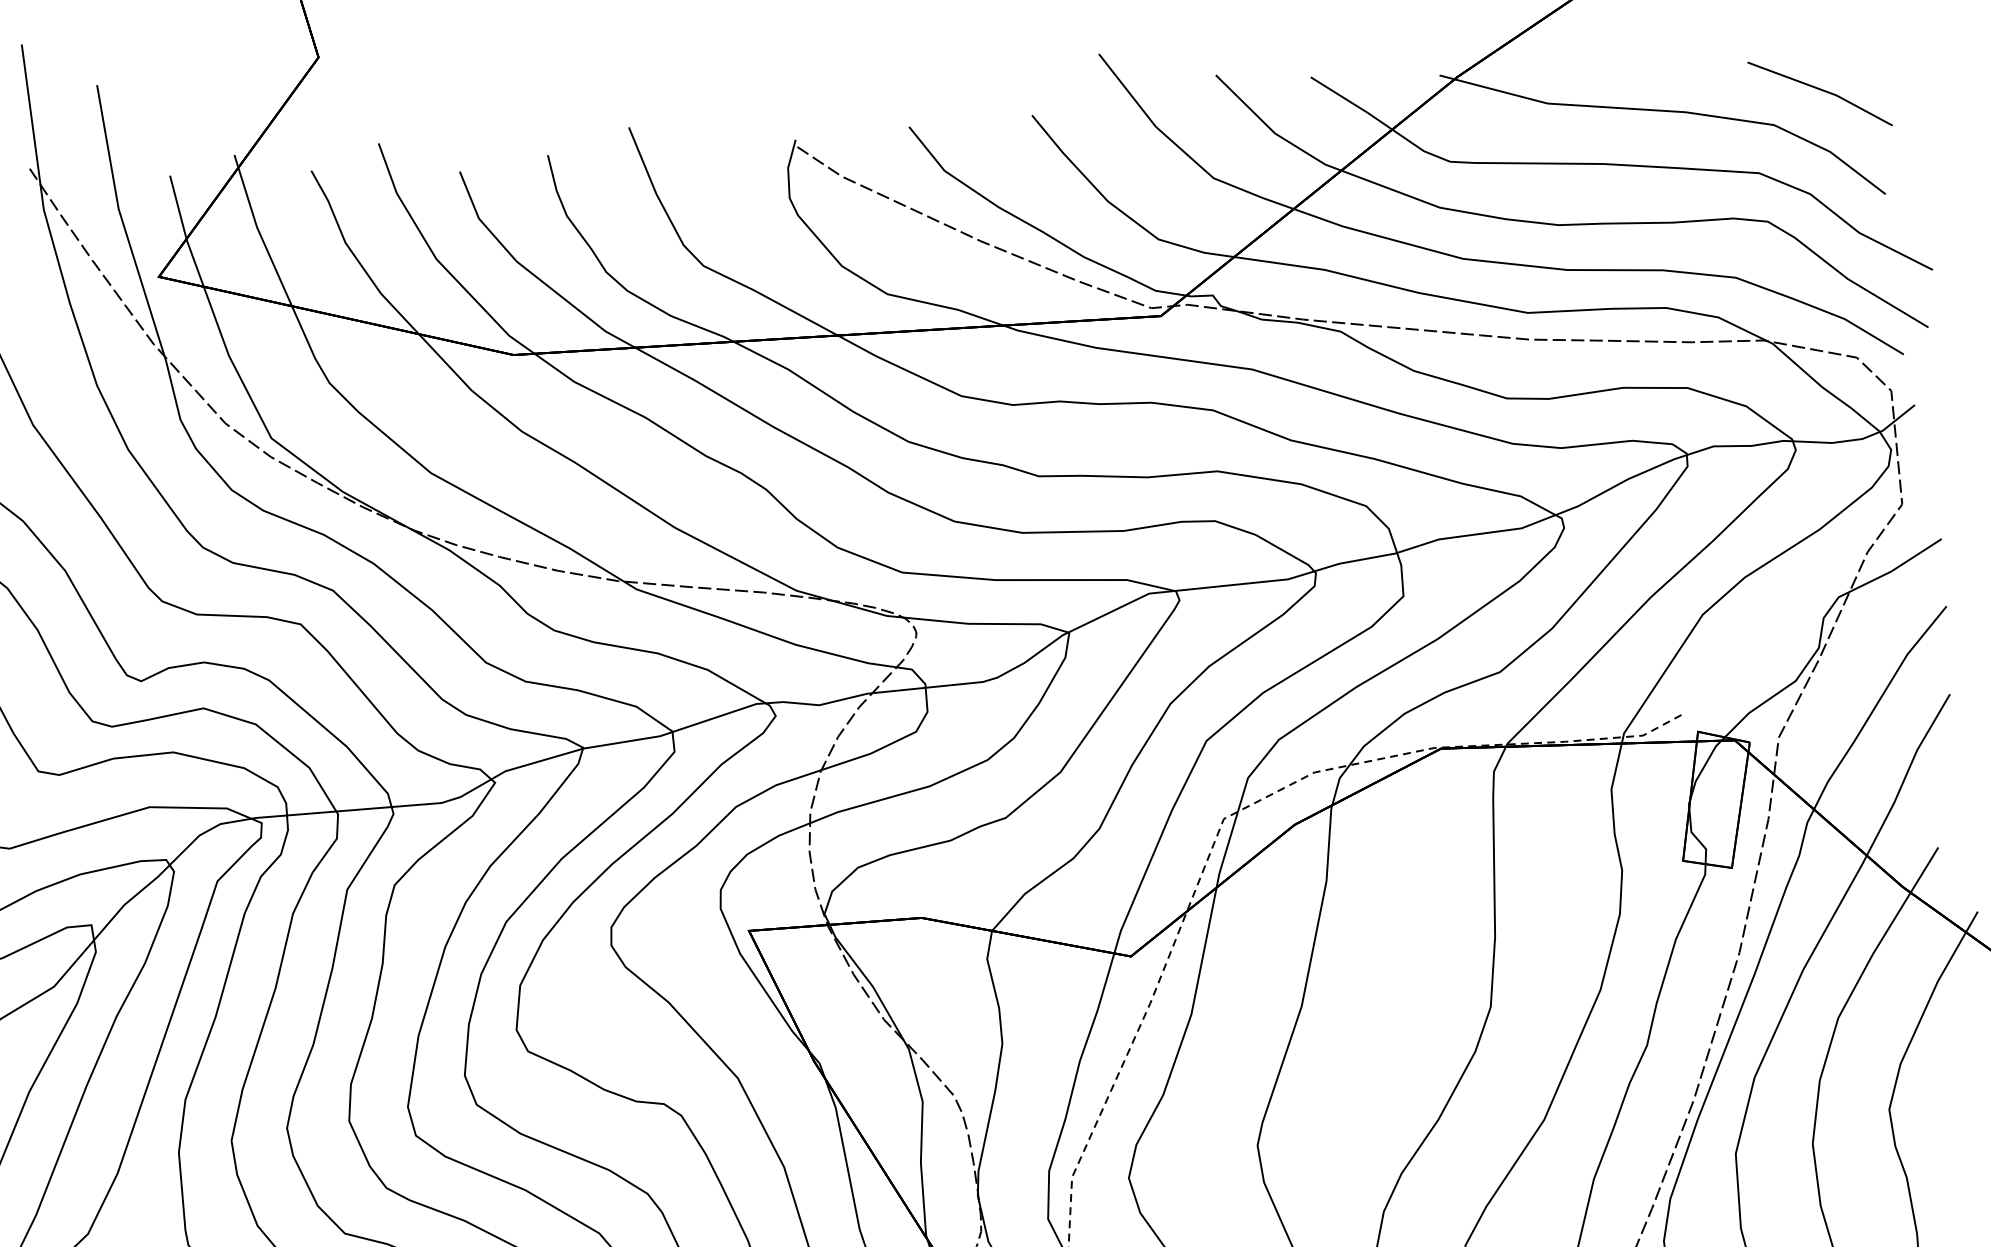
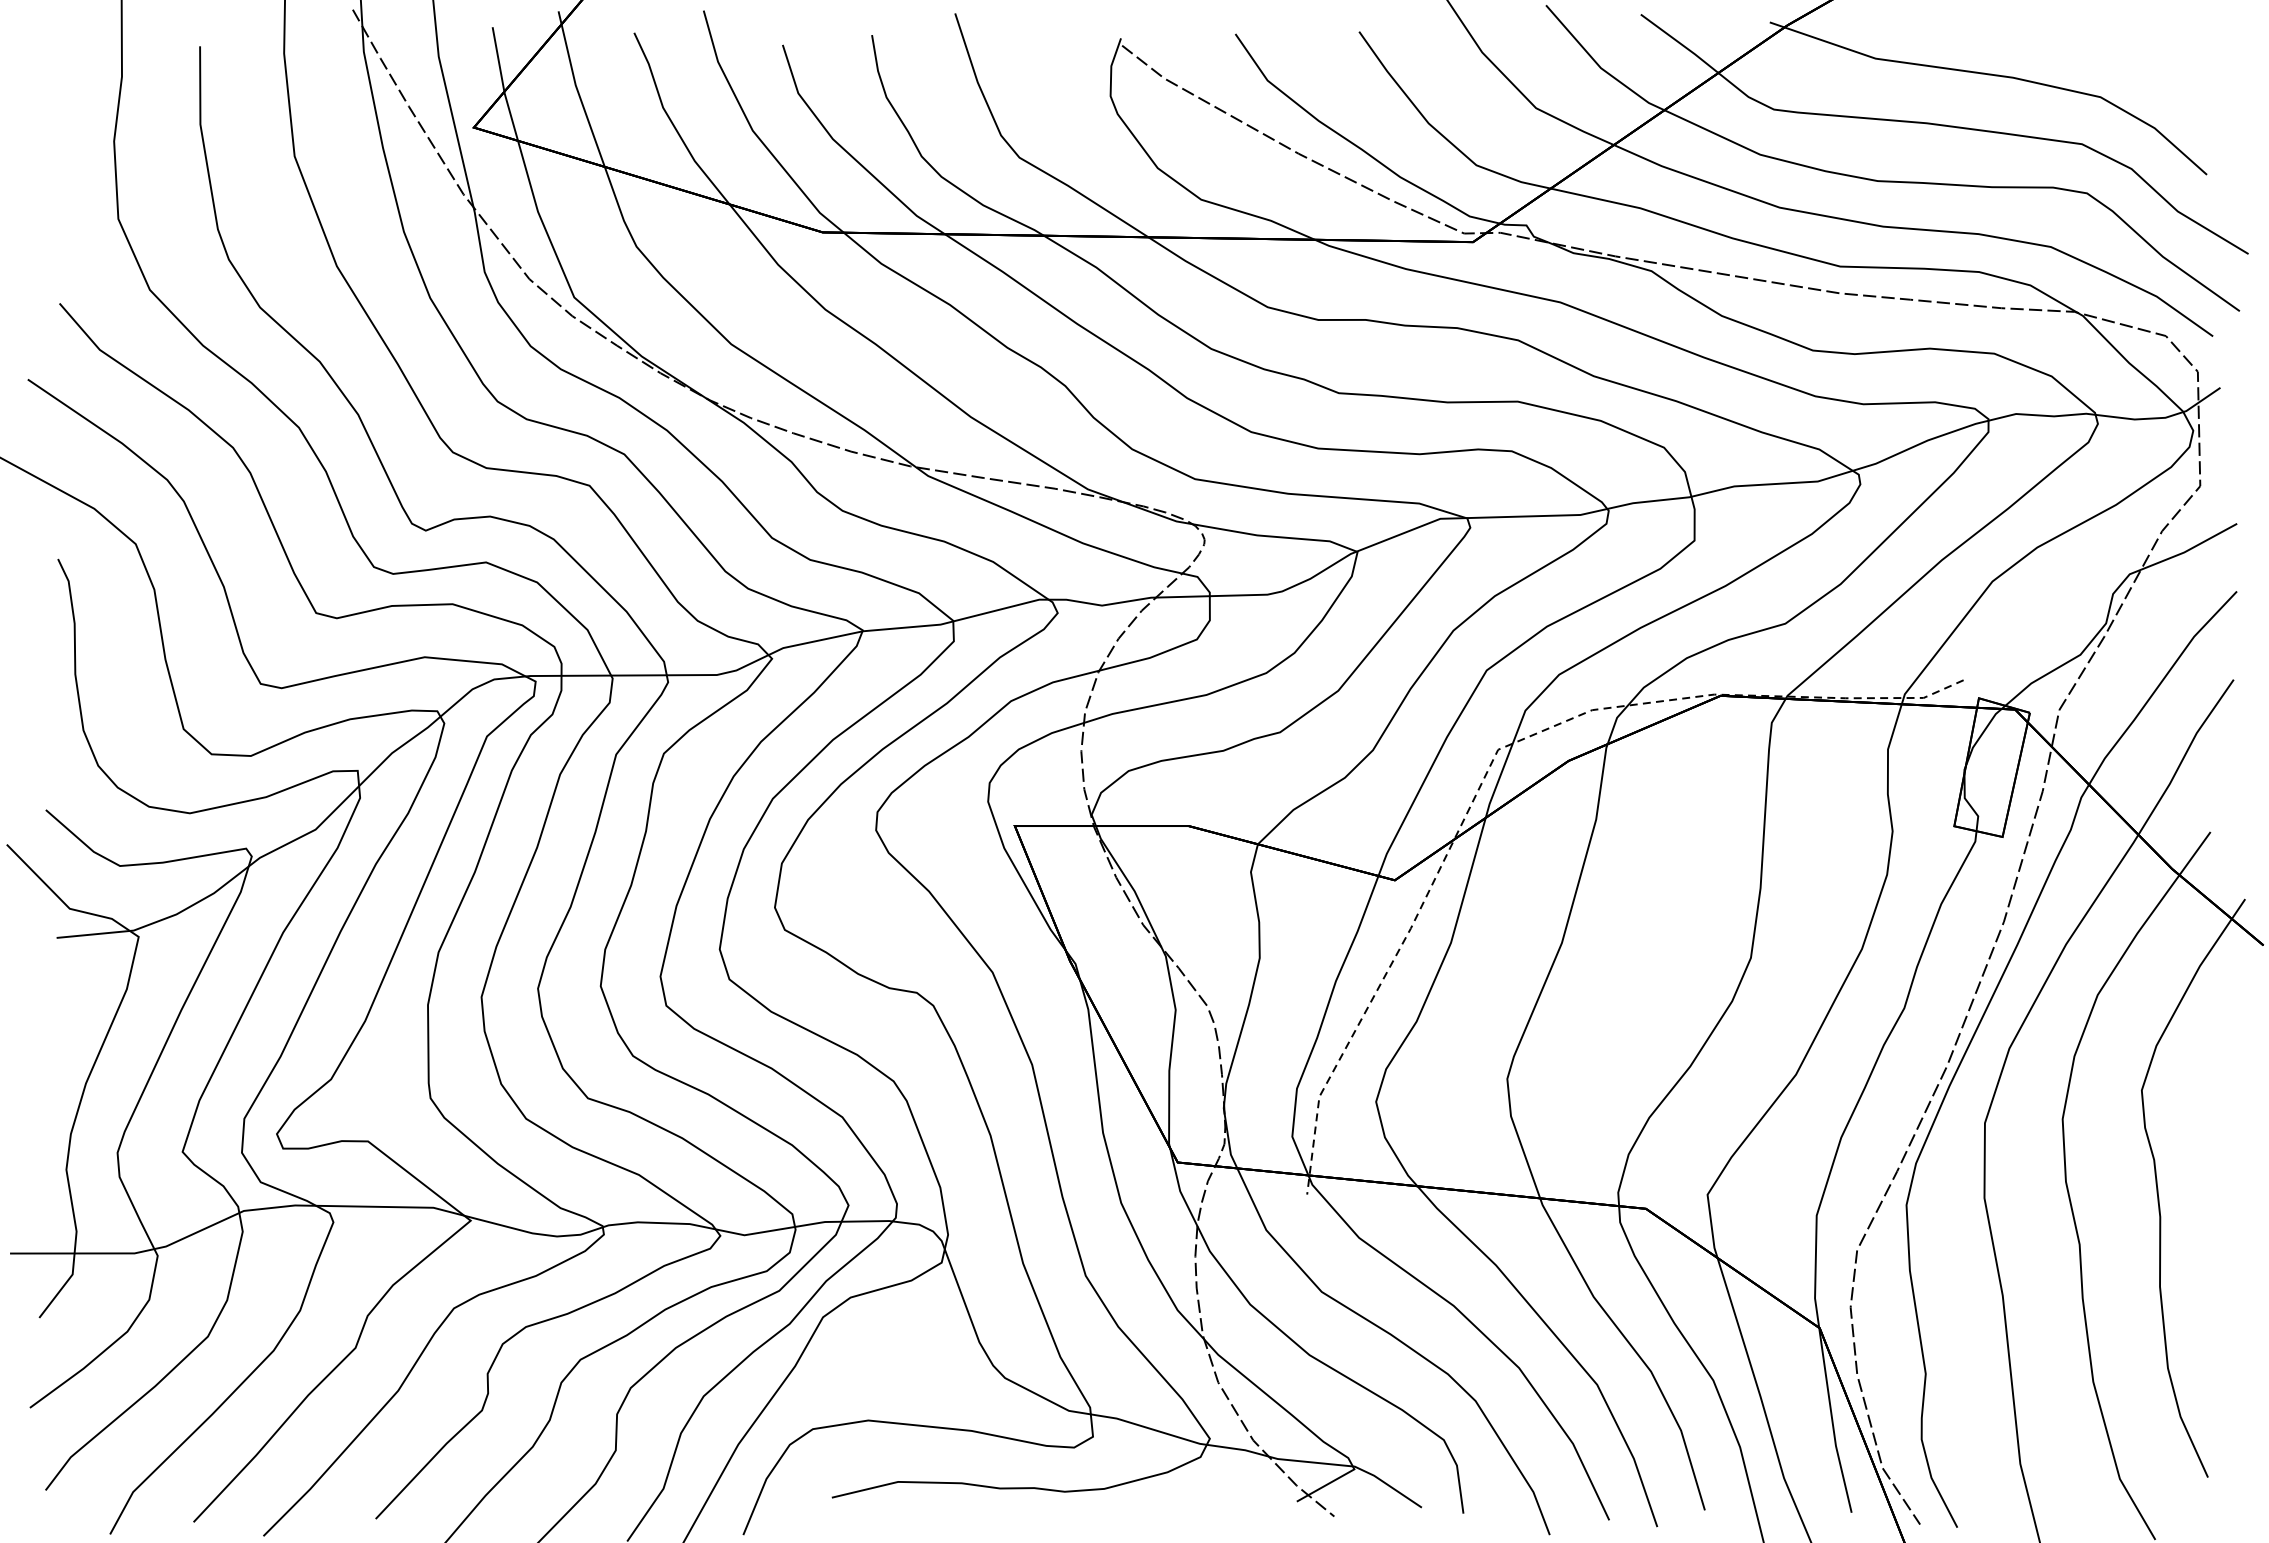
line: (1821, 90) -> (2150, 66), removed

